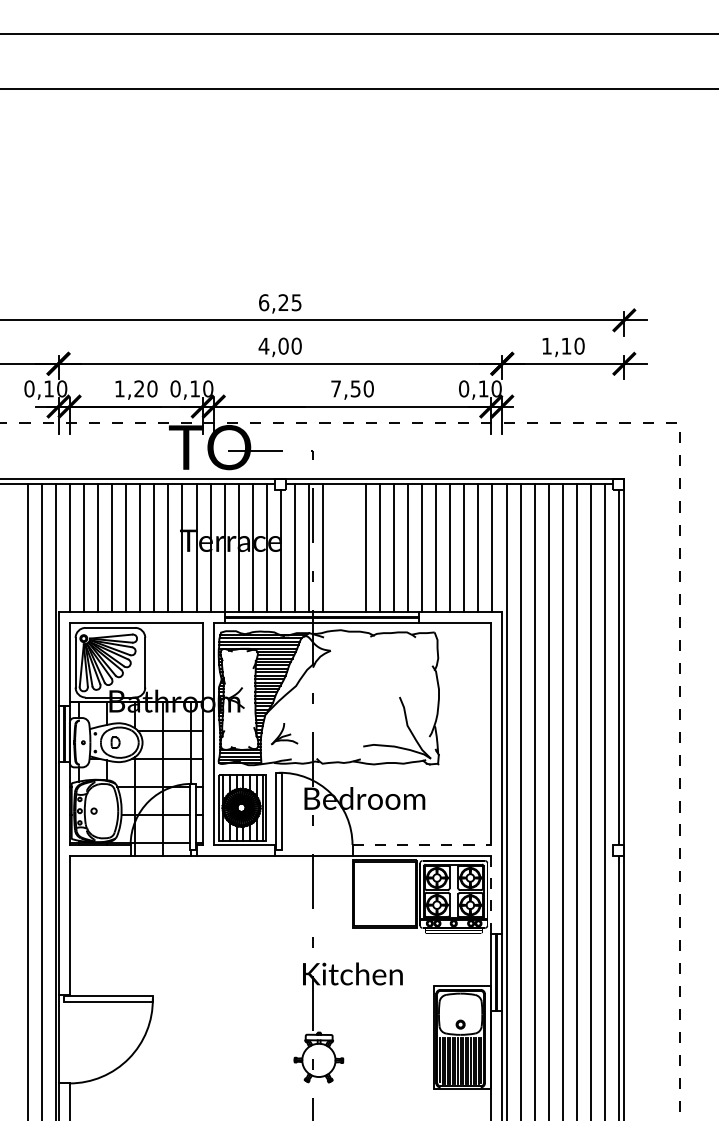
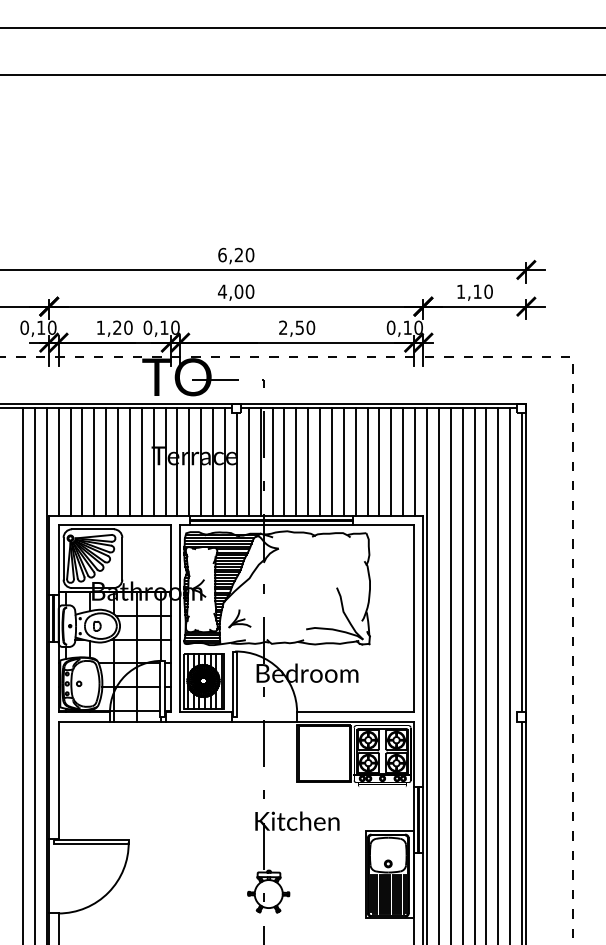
text: (296, 302) -> (249, 254), 6,25 -> 6,20
text: (335, 388) -> (282, 327), 7,50 -> 2,50
line: (337, 547) -> (284, 461), added
line: (351, 547) -> (296, 461), added
line: (422, 844) -> (356, 711), dashed -> solid
line: (491, 894) -> (414, 754), dashed -> solid

